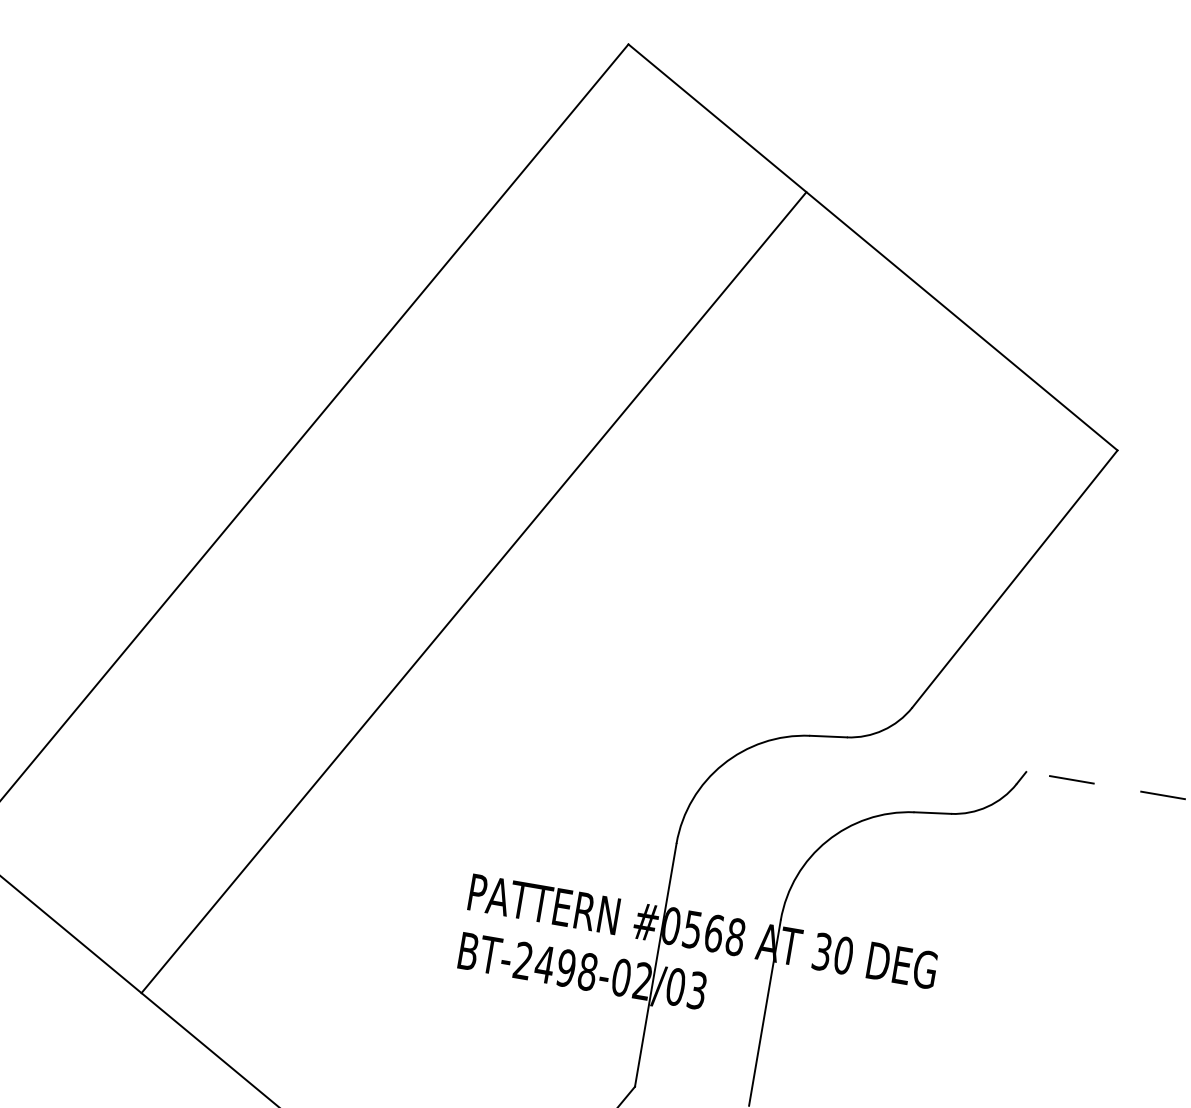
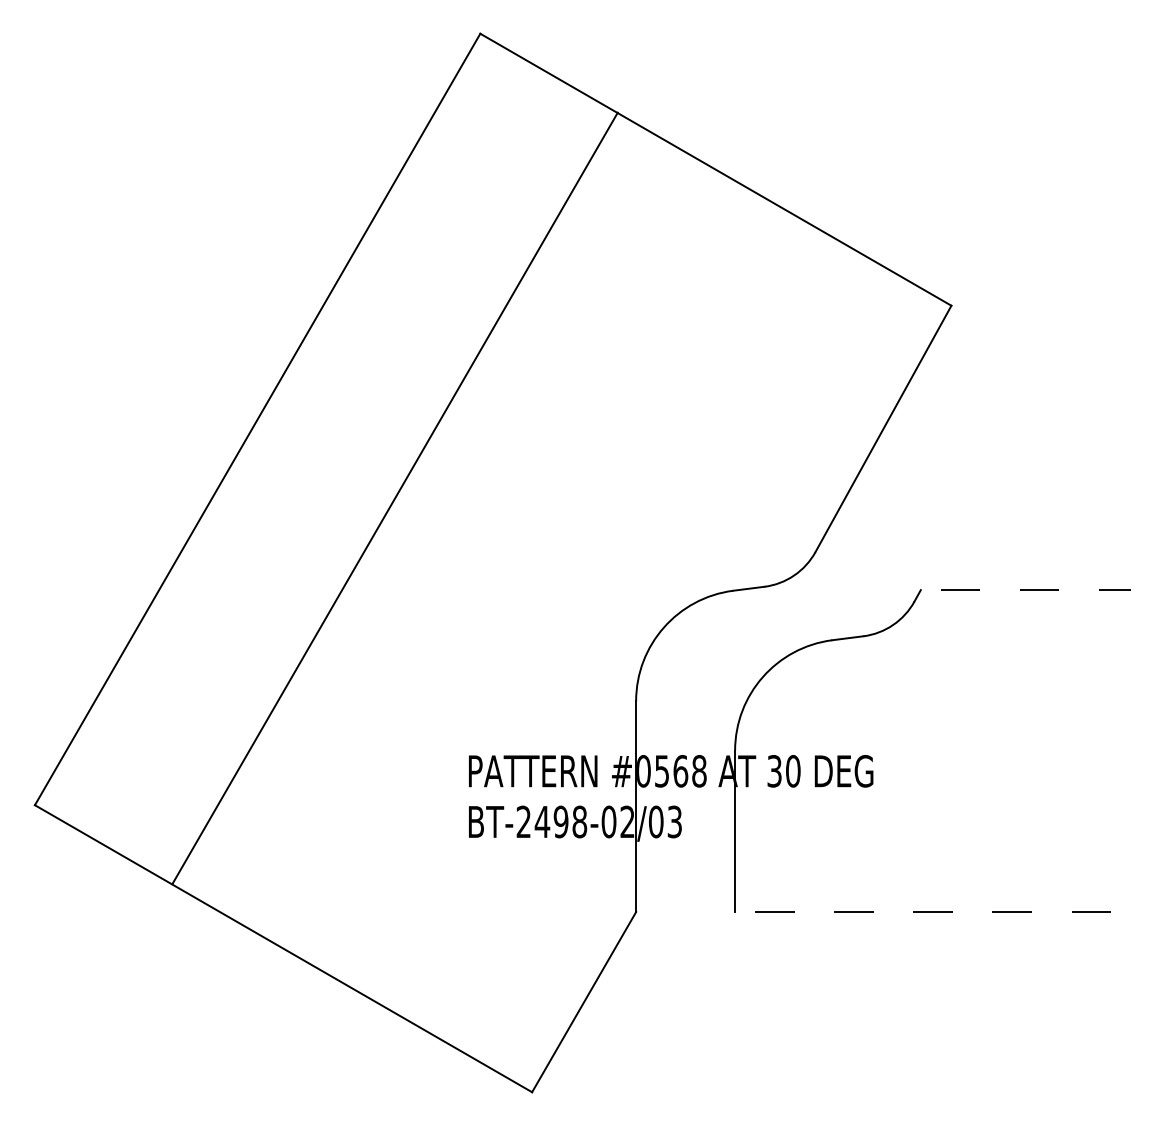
line: (473, 592) -> (394, 498), moved

